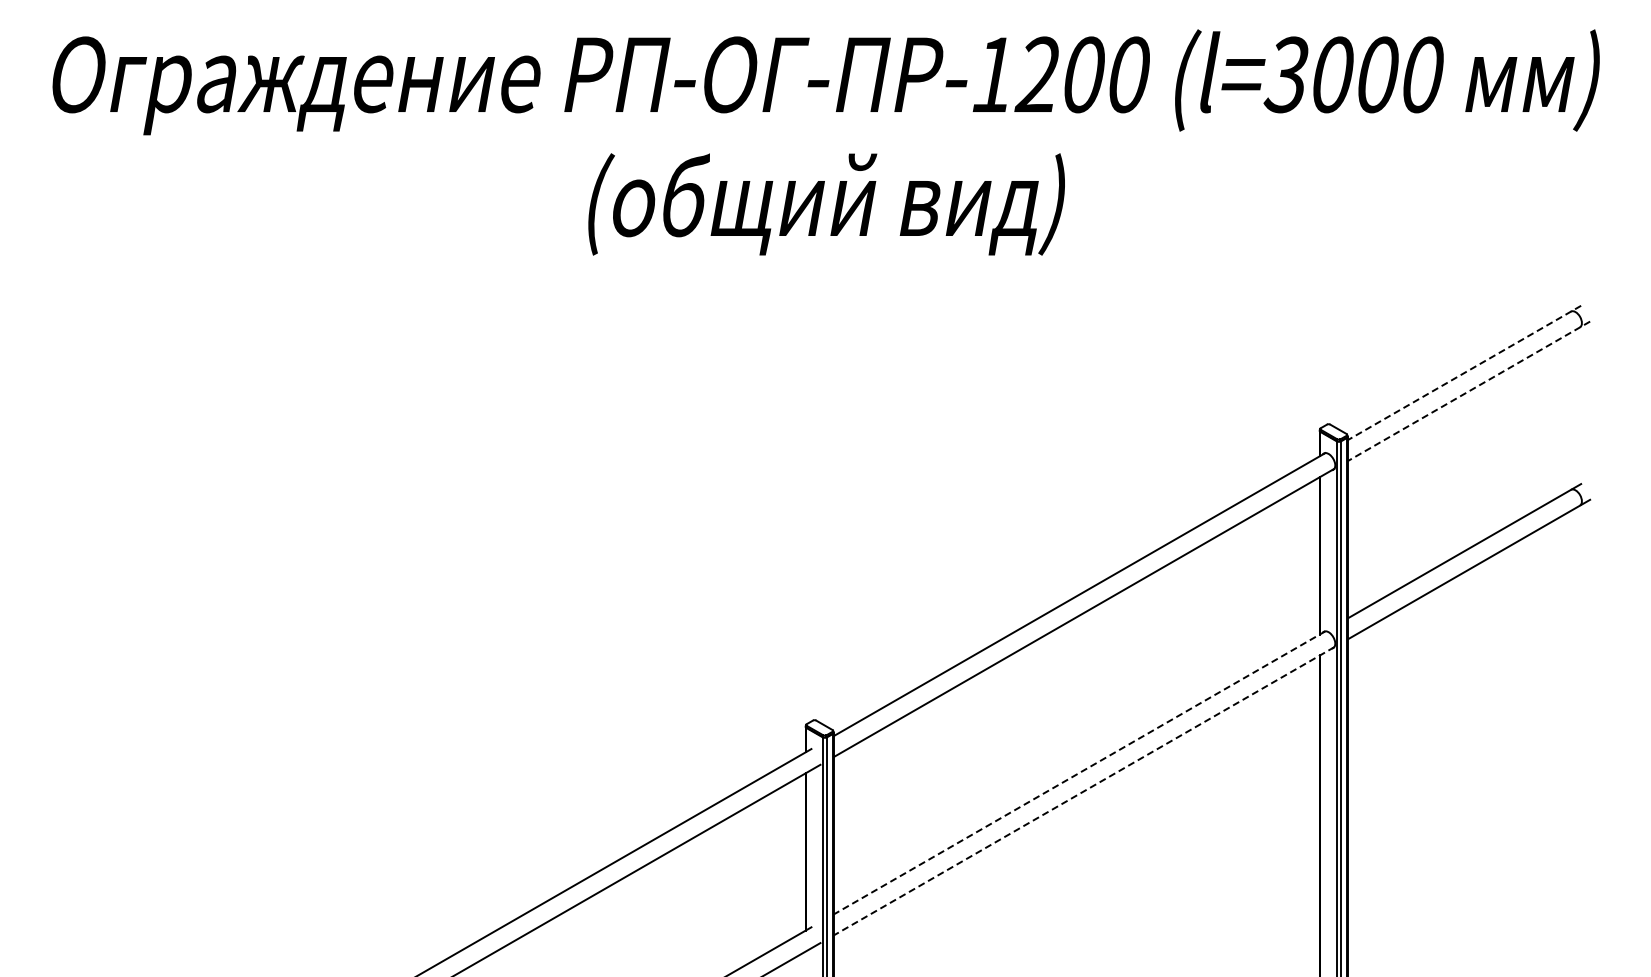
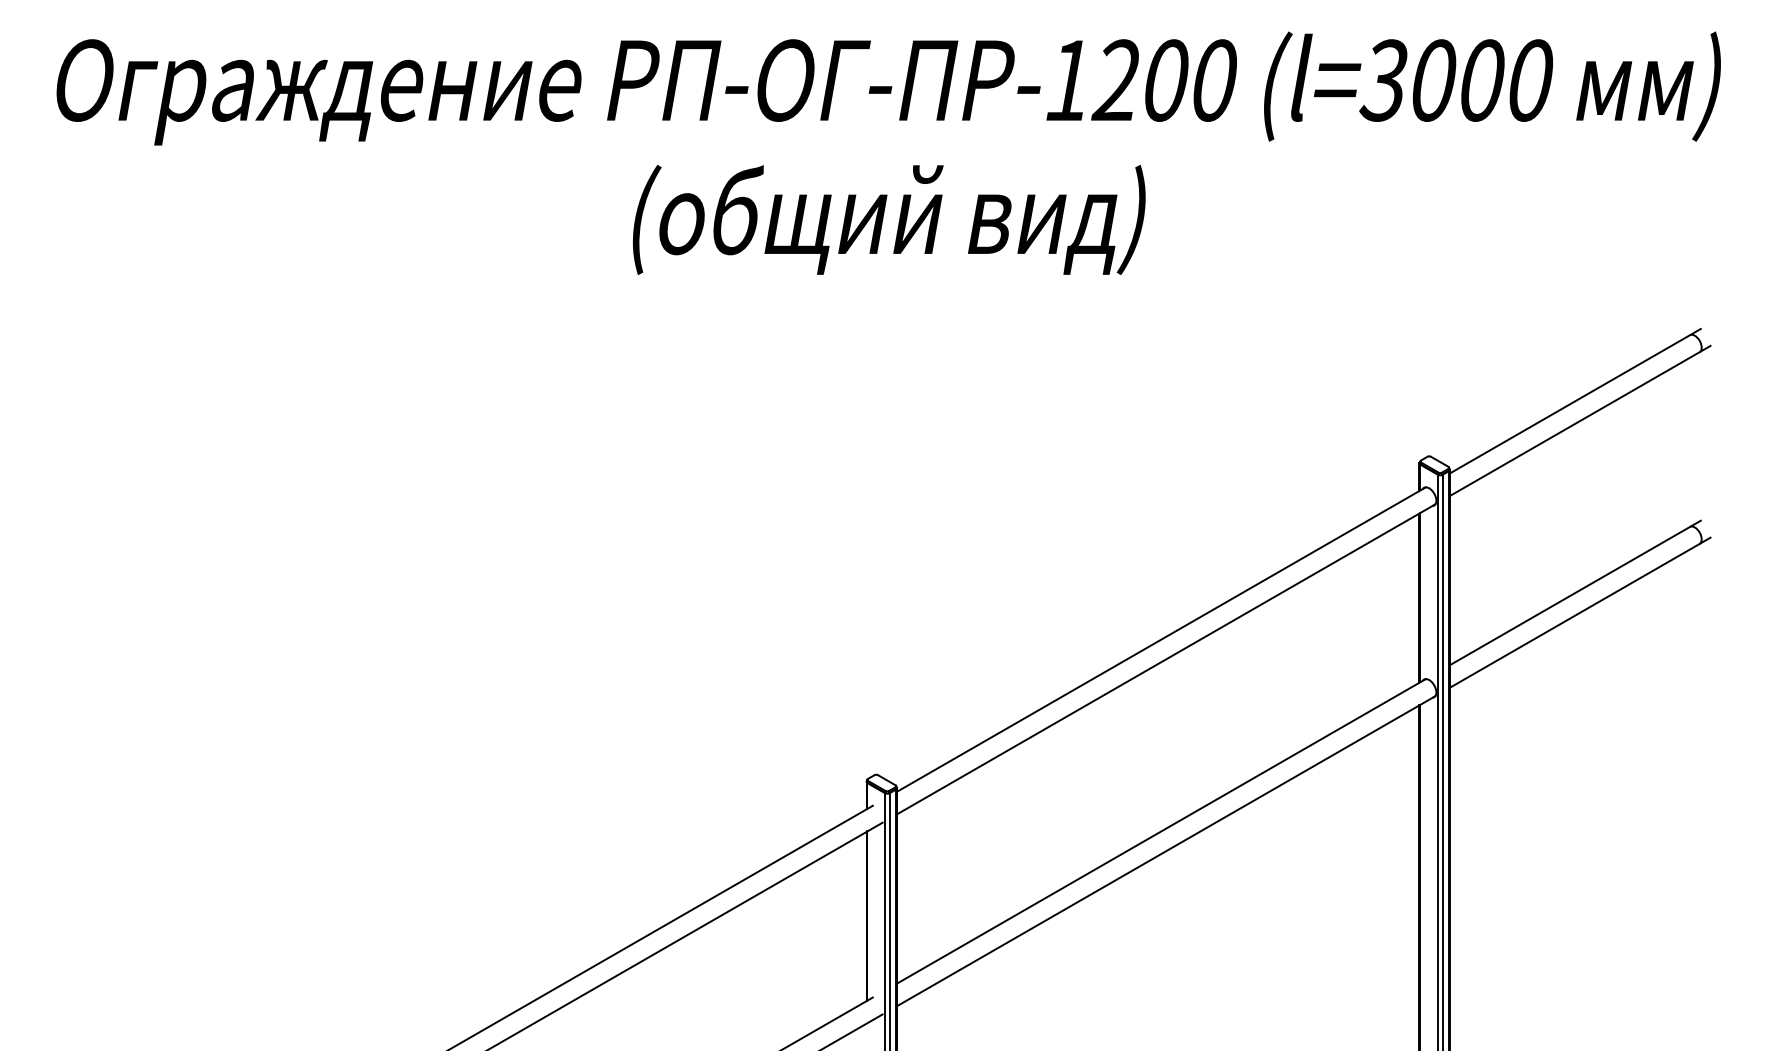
line: (1464, 373) -> (1575, 401), dashed -> solid
line: (1469, 391) -> (1580, 421), dashed -> solid
line: (1079, 772) -> (1161, 830), dashed -> solid
line: (1084, 791) -> (1166, 851), dashed -> solid

